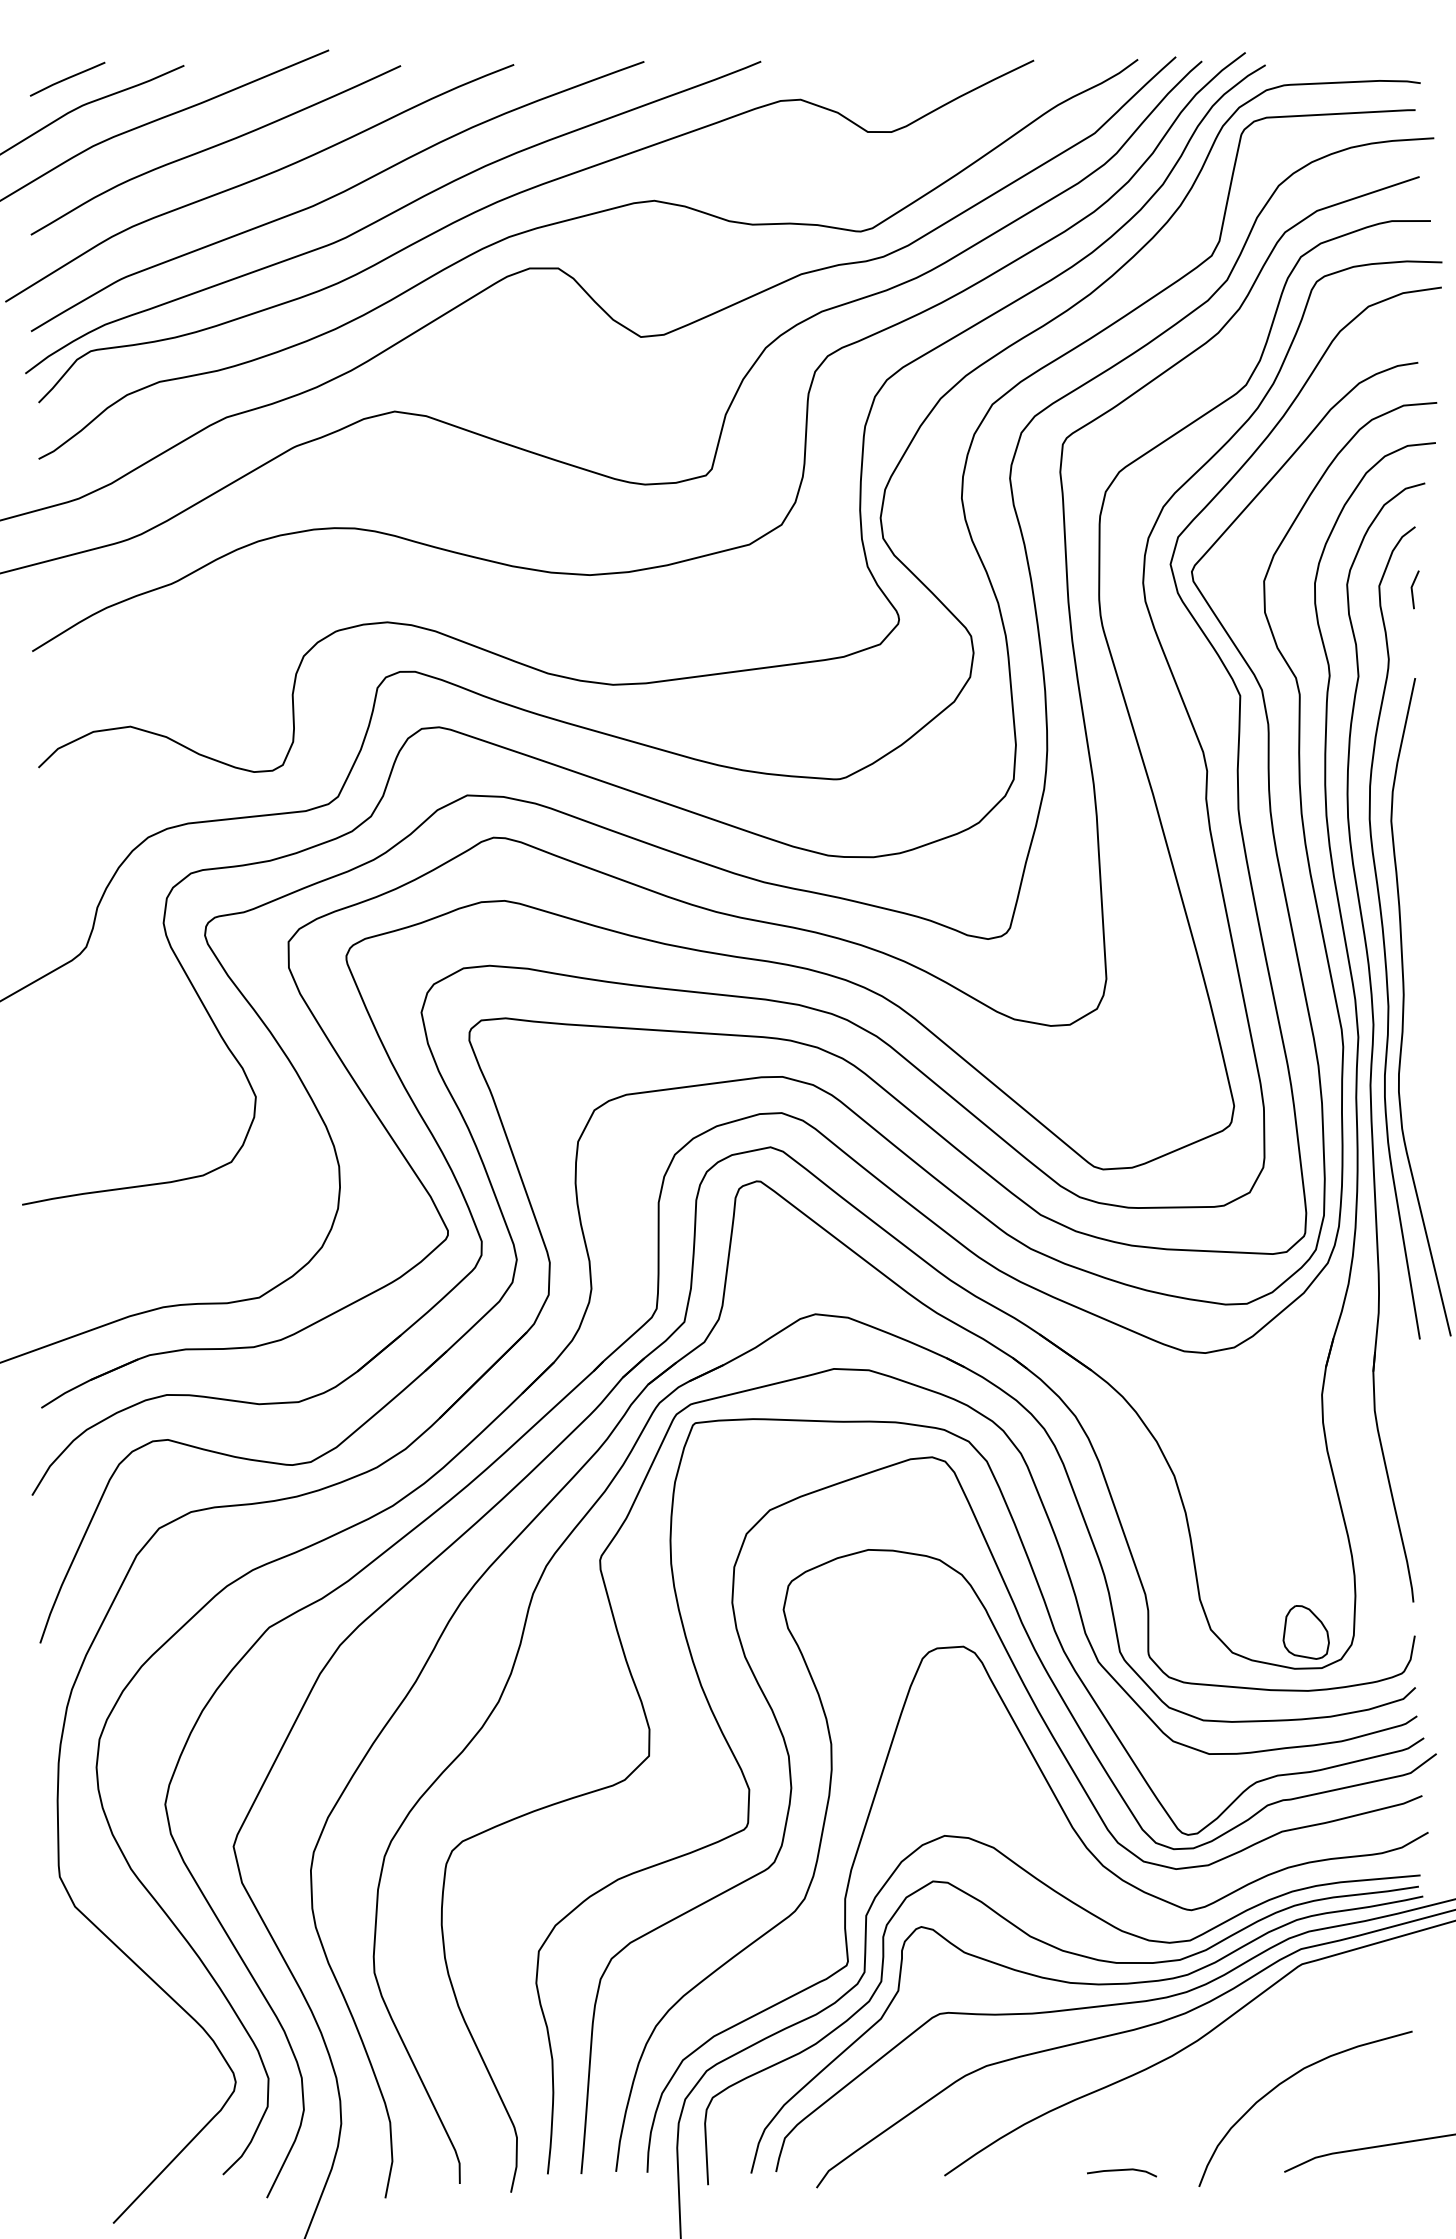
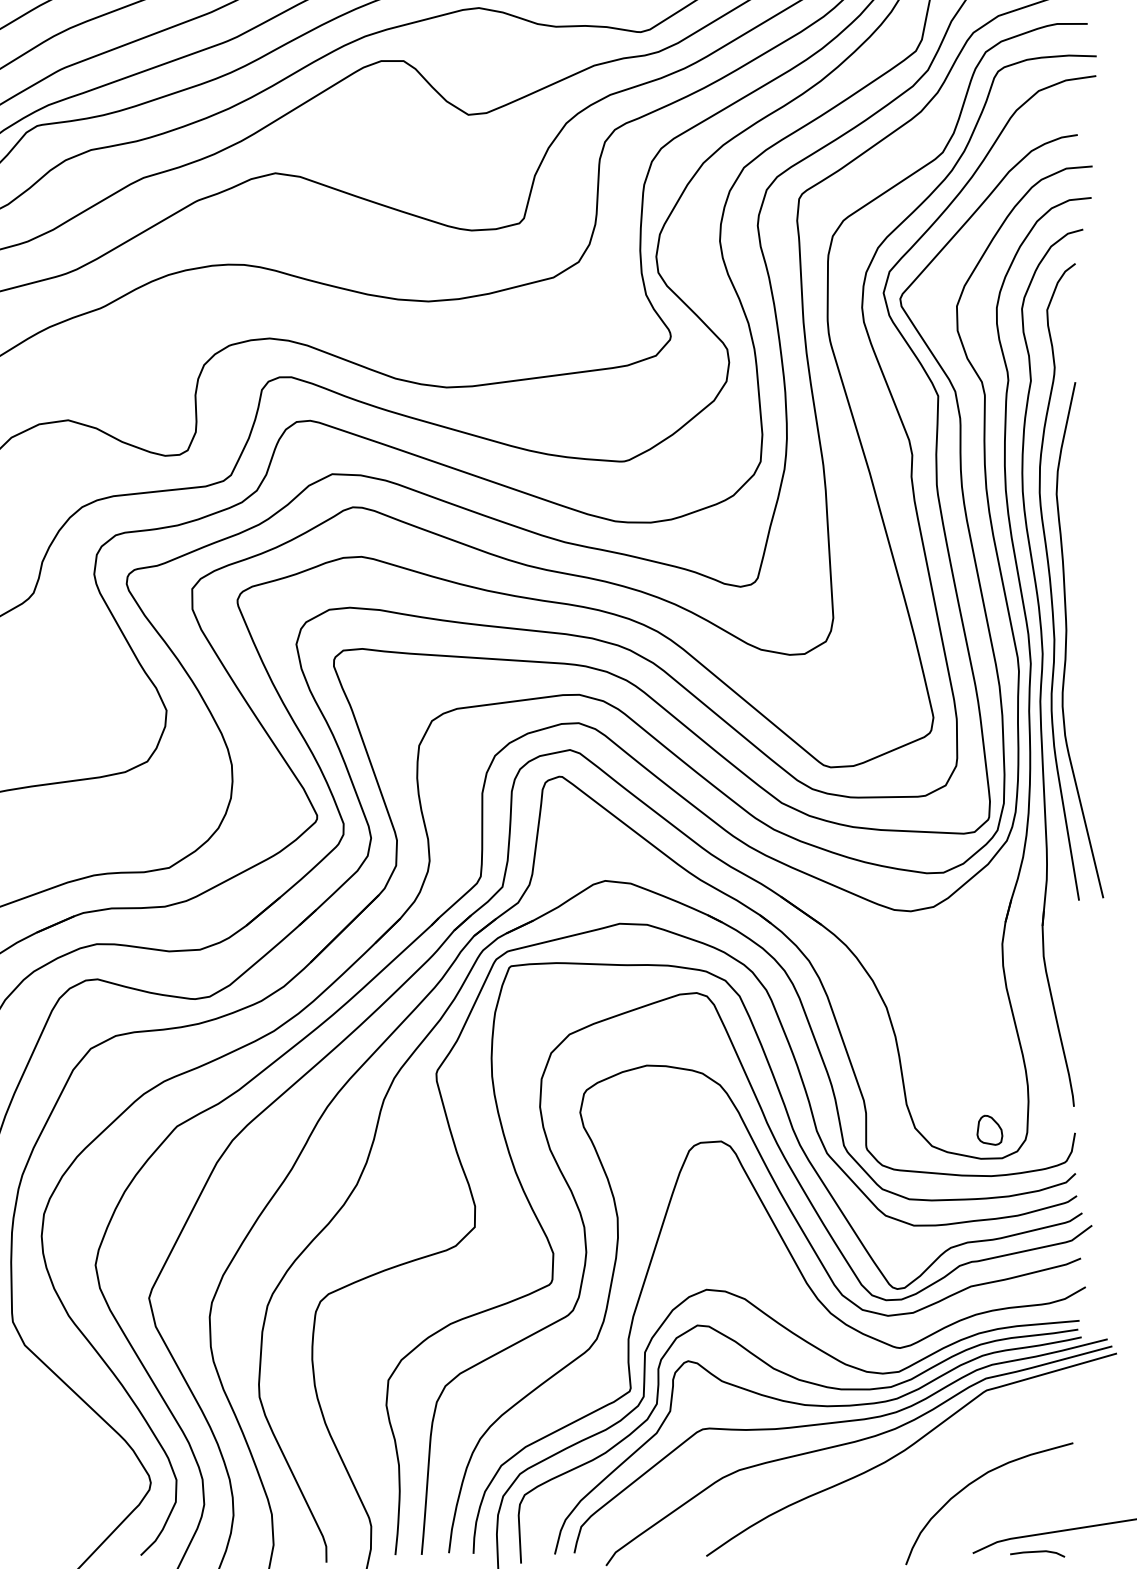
line: (1412, 589) -> (1073, 312), removed
part: (1305, 1632) -> (989, 1130), size x0.7
line: (1122, 2170) -> (1037, 1552), moved

